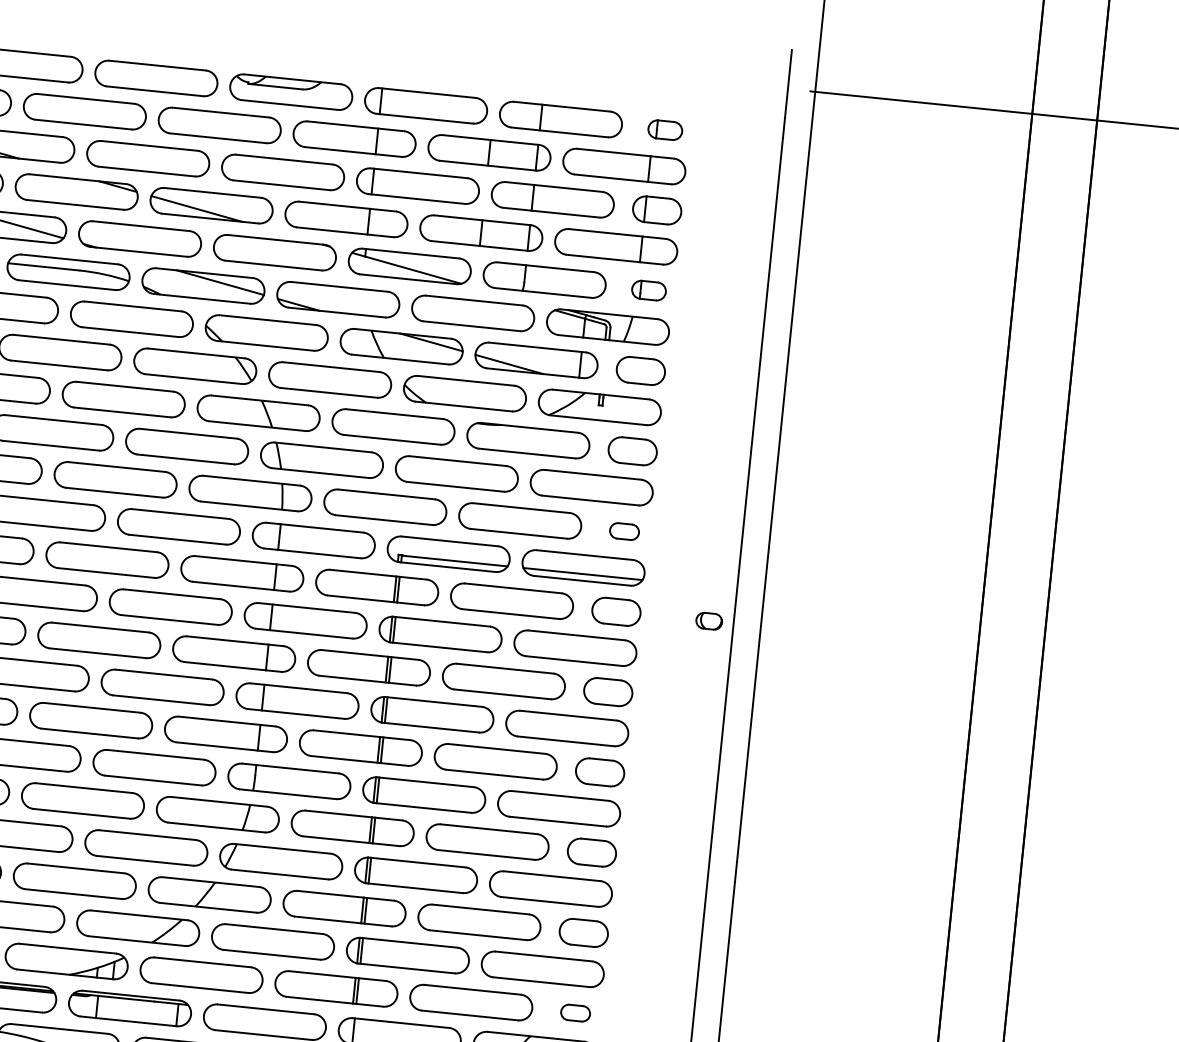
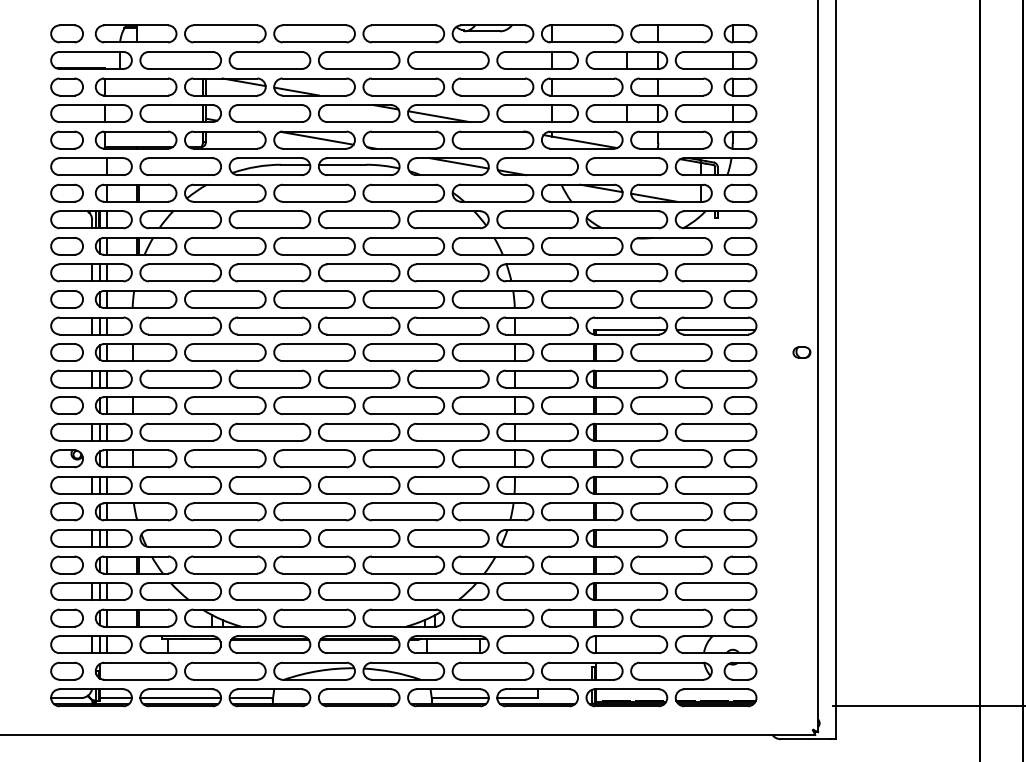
part: (665, 129) -> (740, 33), size x1.43
part: (649, 289) -> (740, 139), size x1.43
part: (624, 531) -> (740, 299), size x1.67
part: (575, 1012) -> (740, 617), size x1.67

